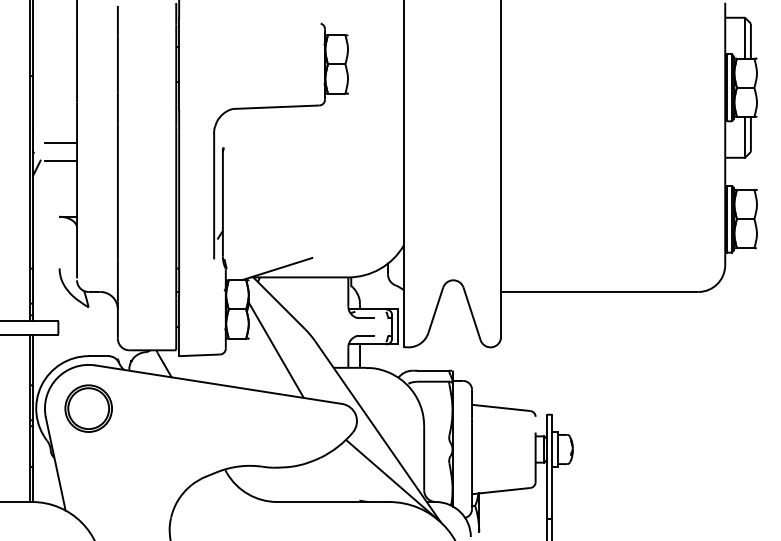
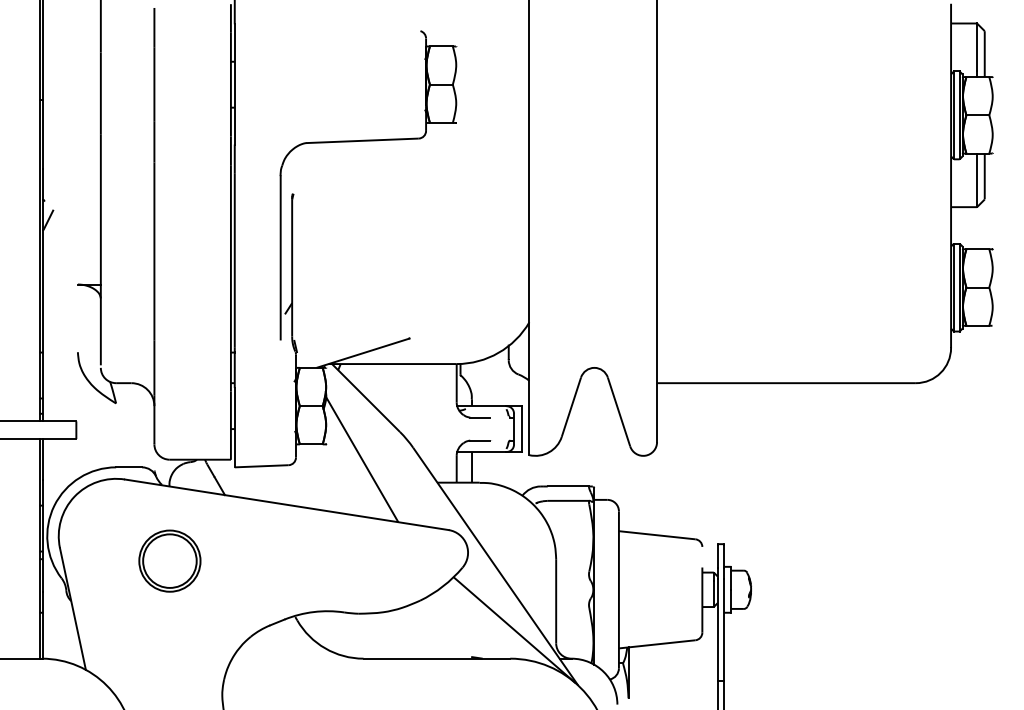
line: (61, 143) -> (80, 188), removed
line: (61, 160) -> (80, 210), removed
part: (88, 408) -> (169, 560), moved

